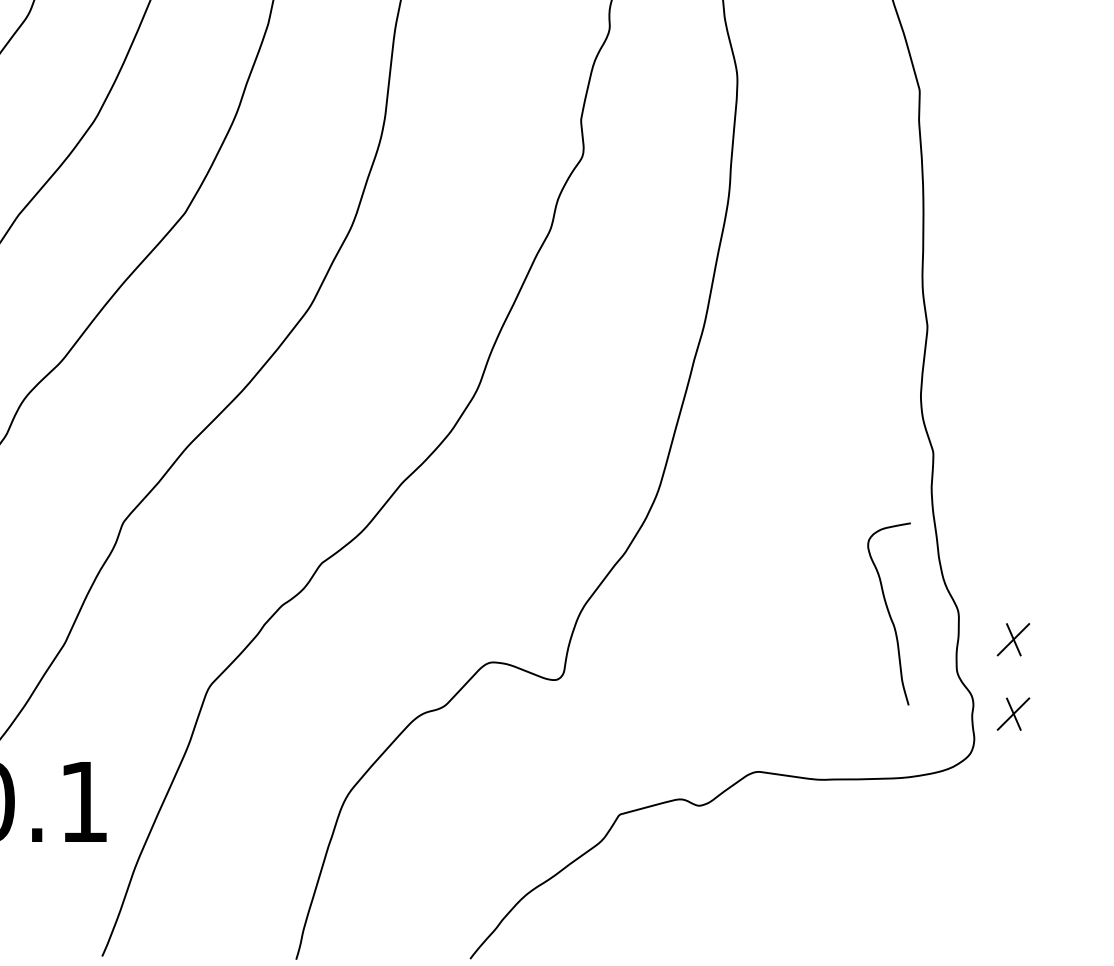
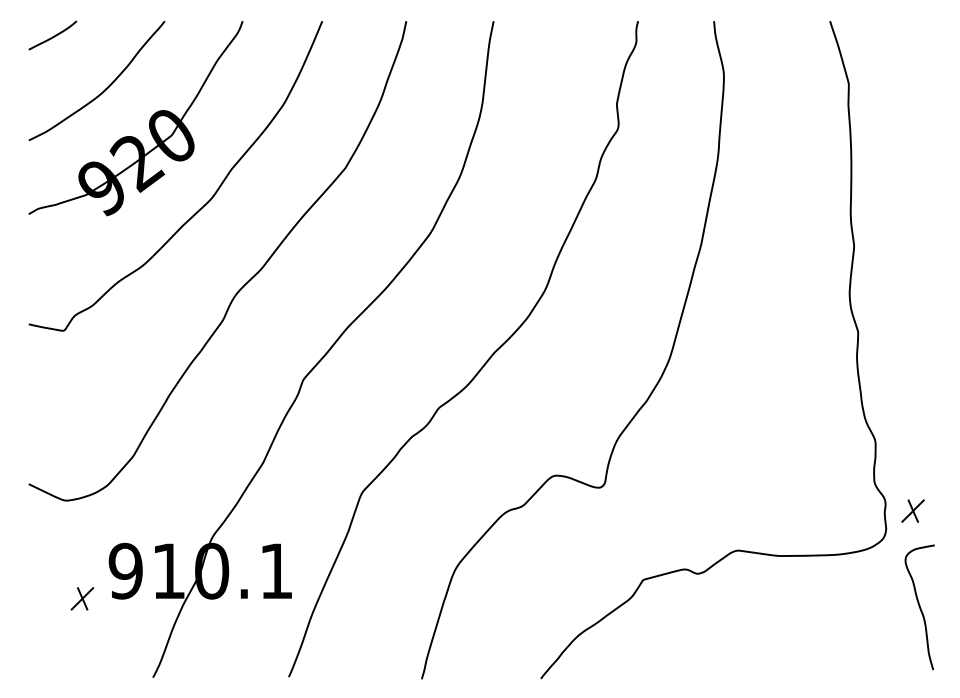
curve: (888, 614) -> (919, 607), moved
part: (1012, 638) -> (912, 459), removed

